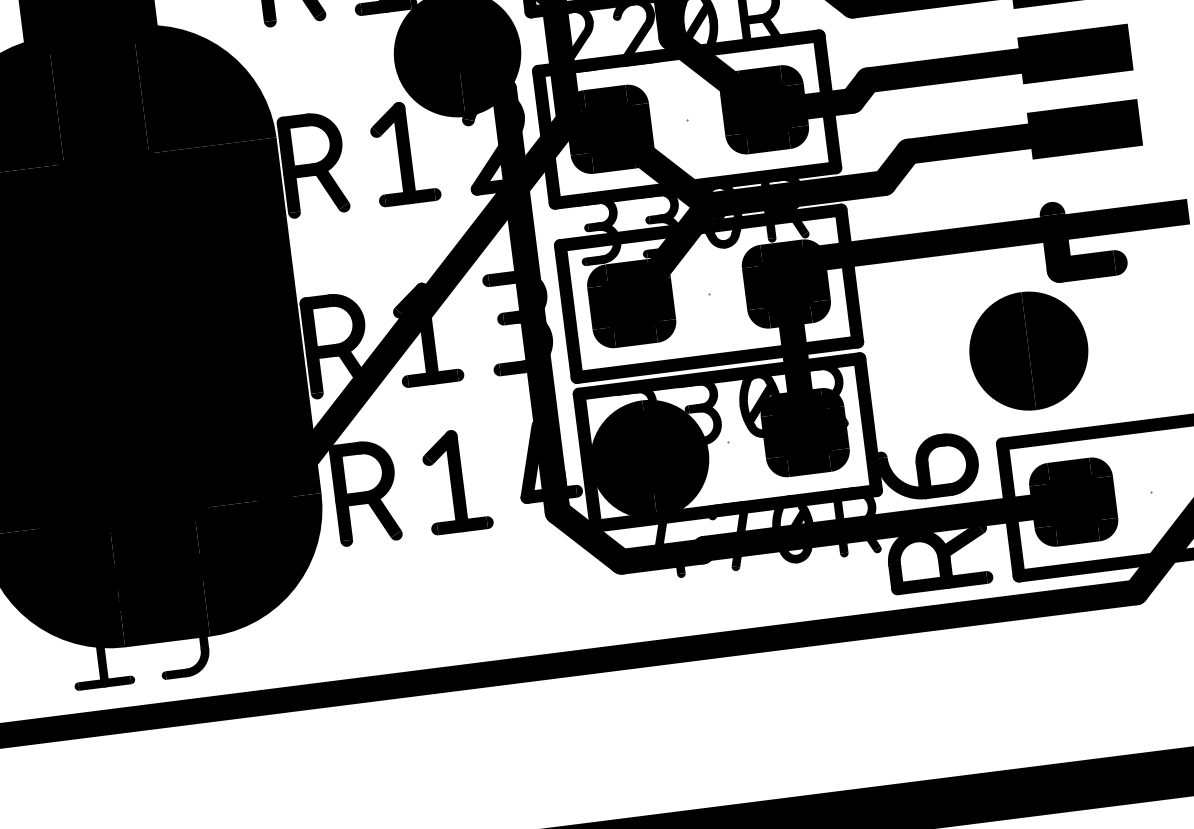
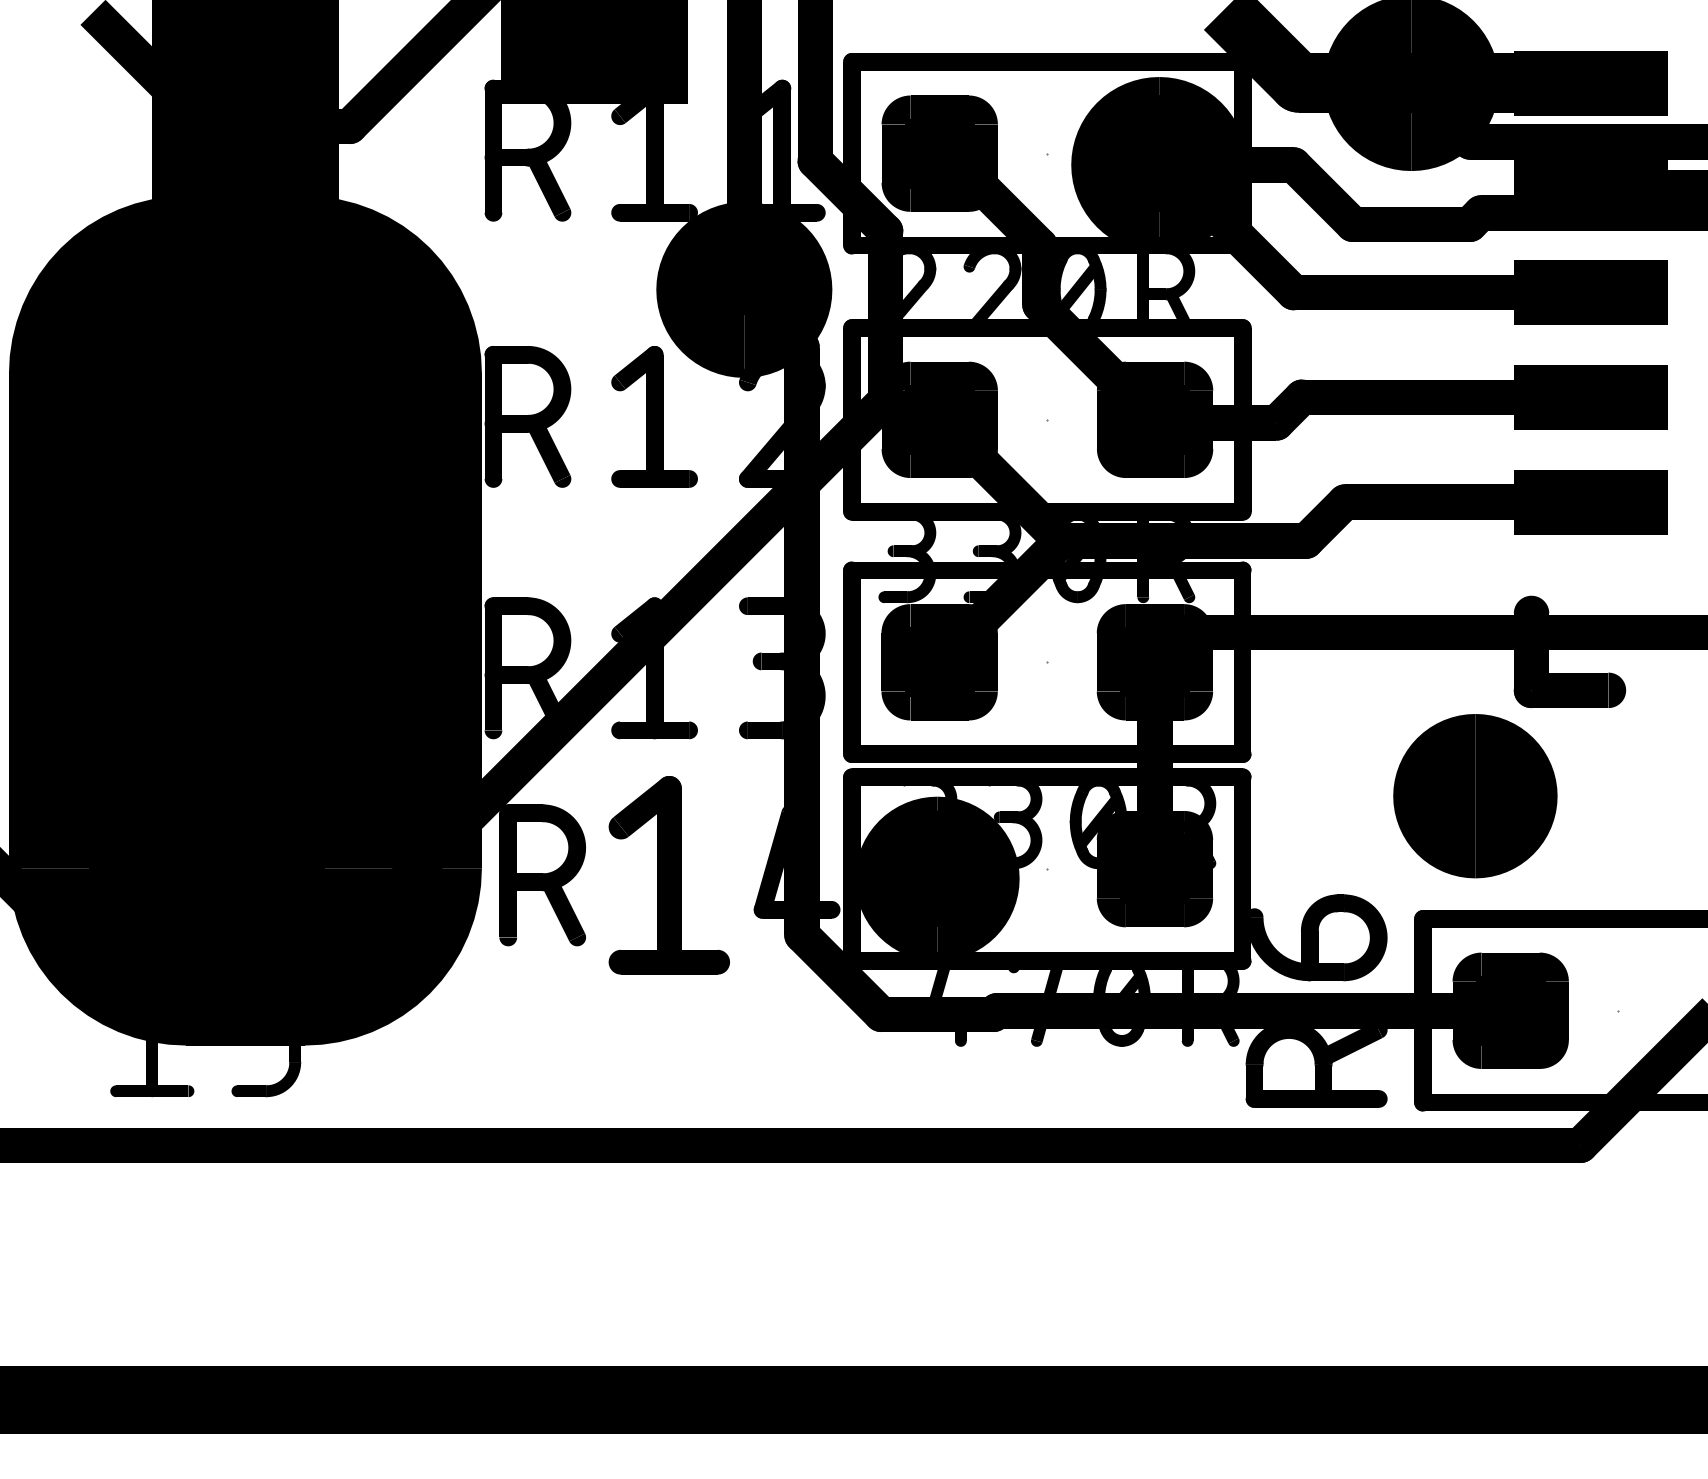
part: (456, 481) -> (669, 875), size x1.4

